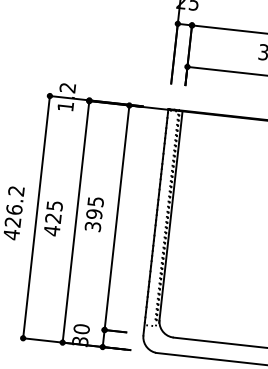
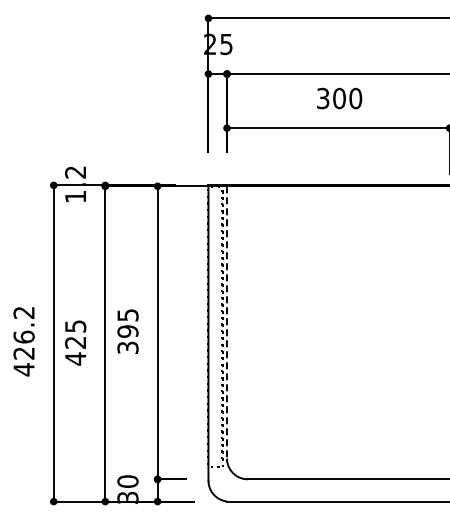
line: (171, 217) -> (227, 324), solid -> dashed

